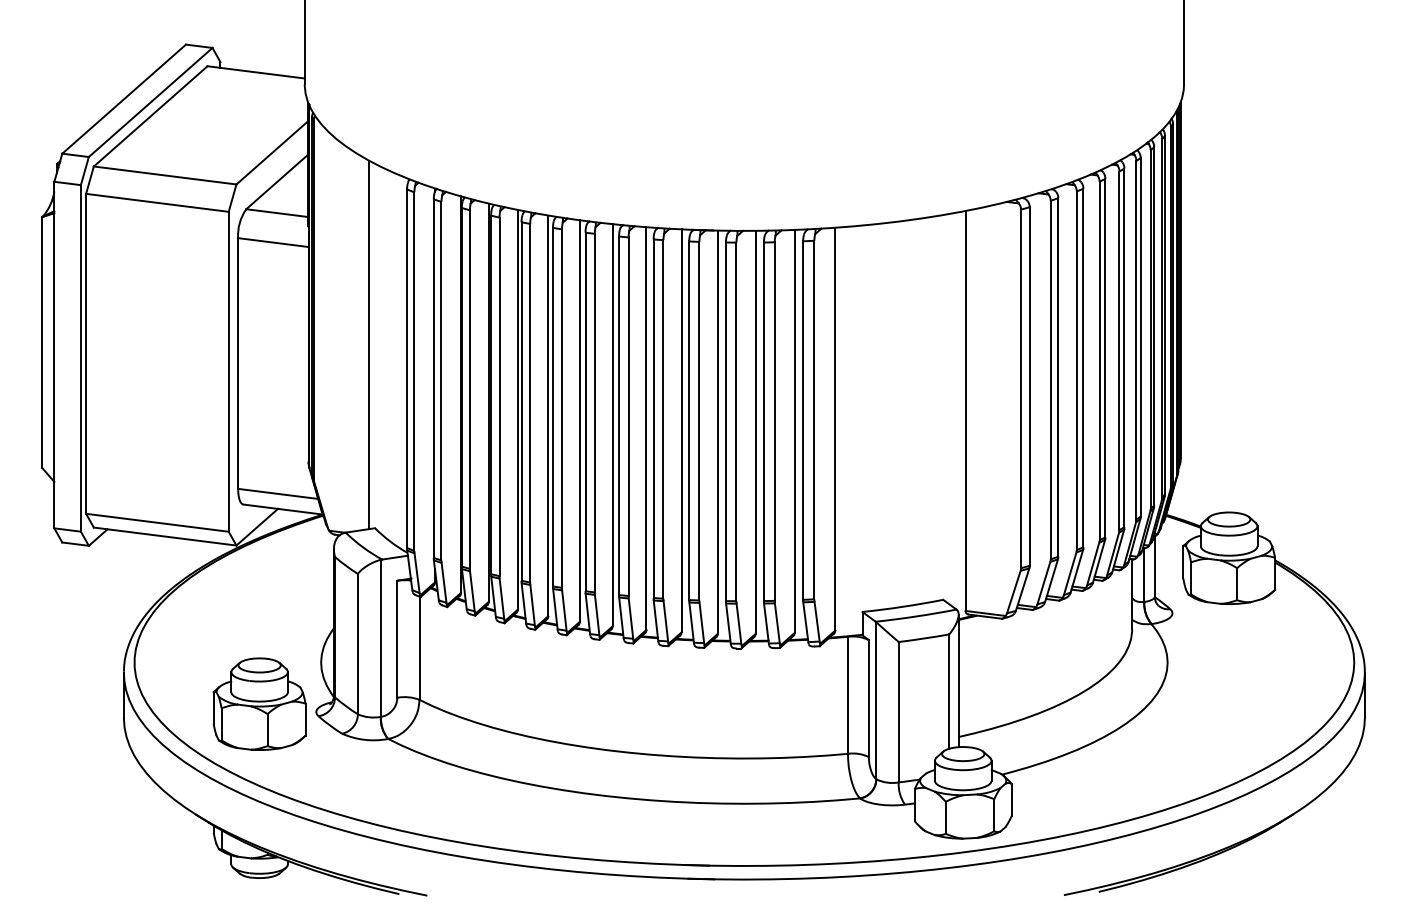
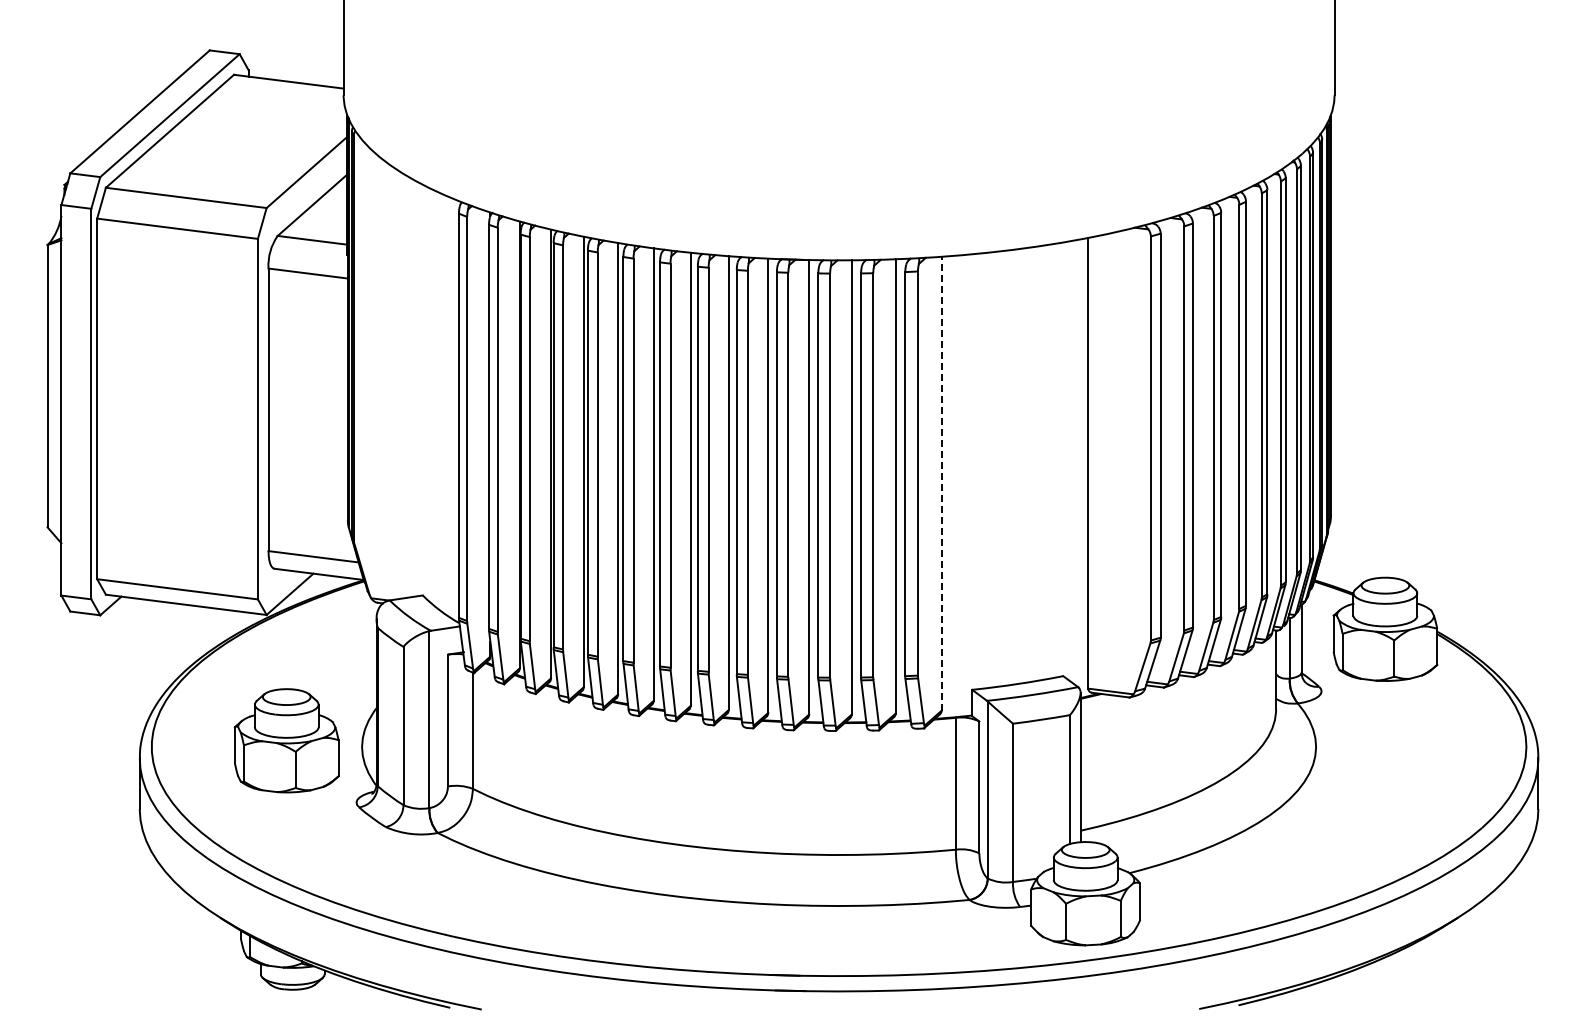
line: (369, 344) -> (416, 388), removed
line: (835, 428) -> (941, 483), solid -> dashed
part: (259, 703) -> (286, 740), moved

